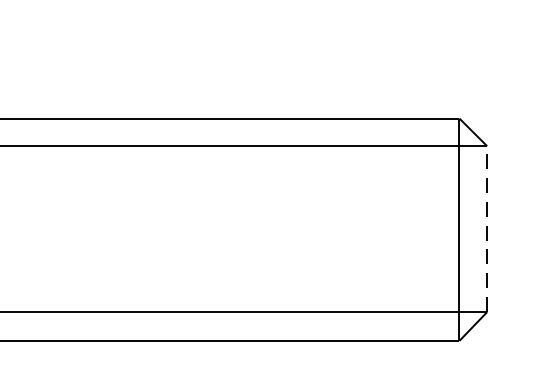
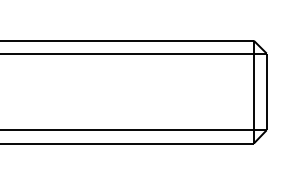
line: (486, 228) -> (266, 91), dashed -> solid

